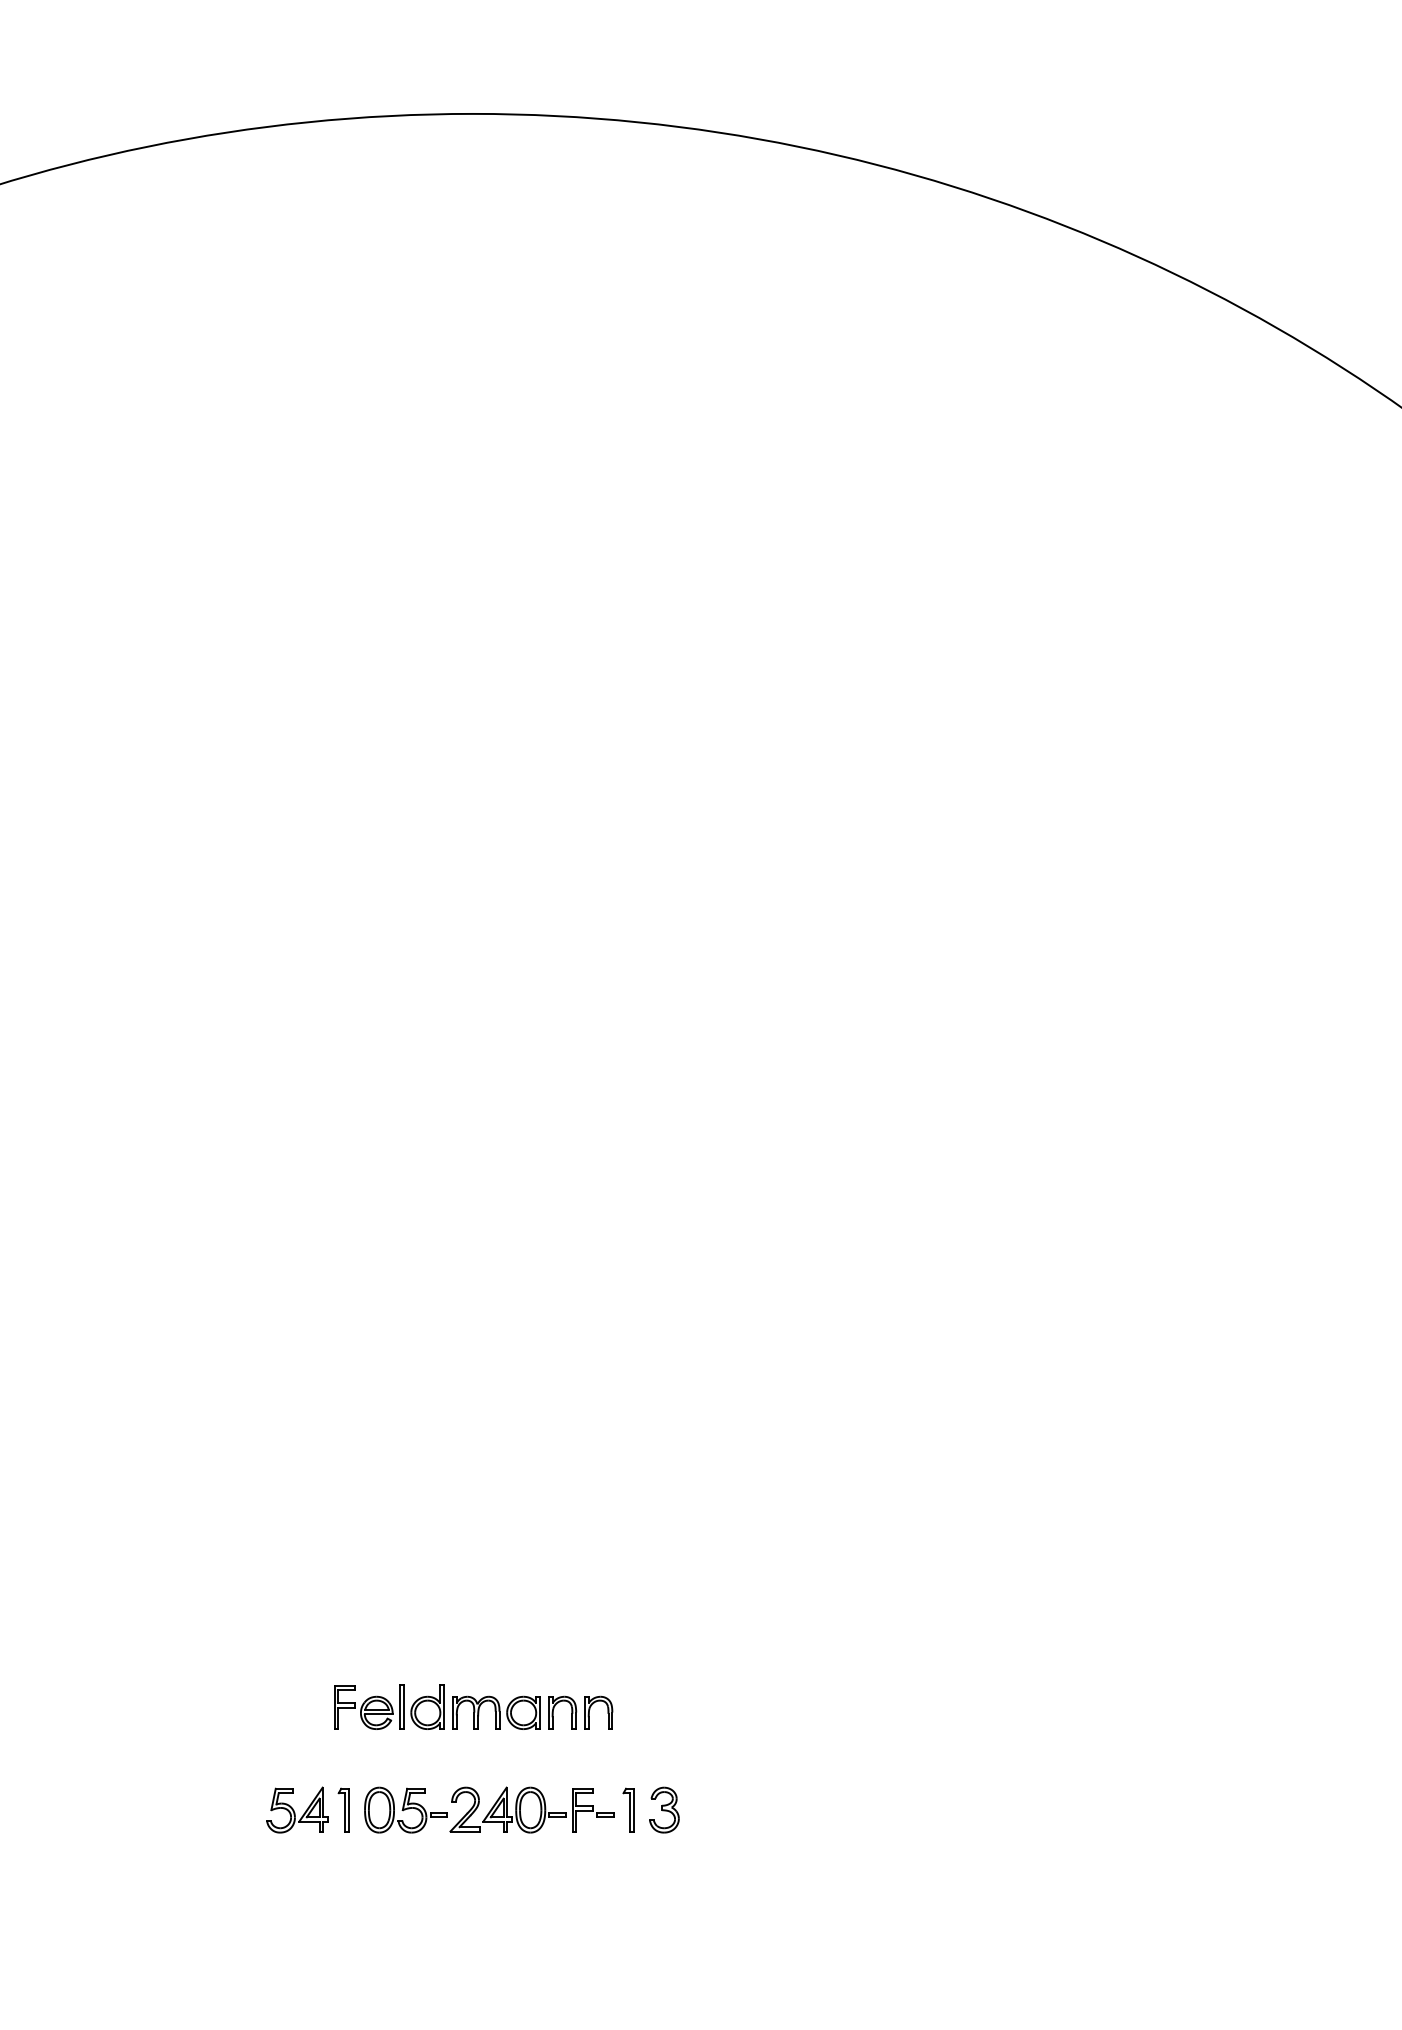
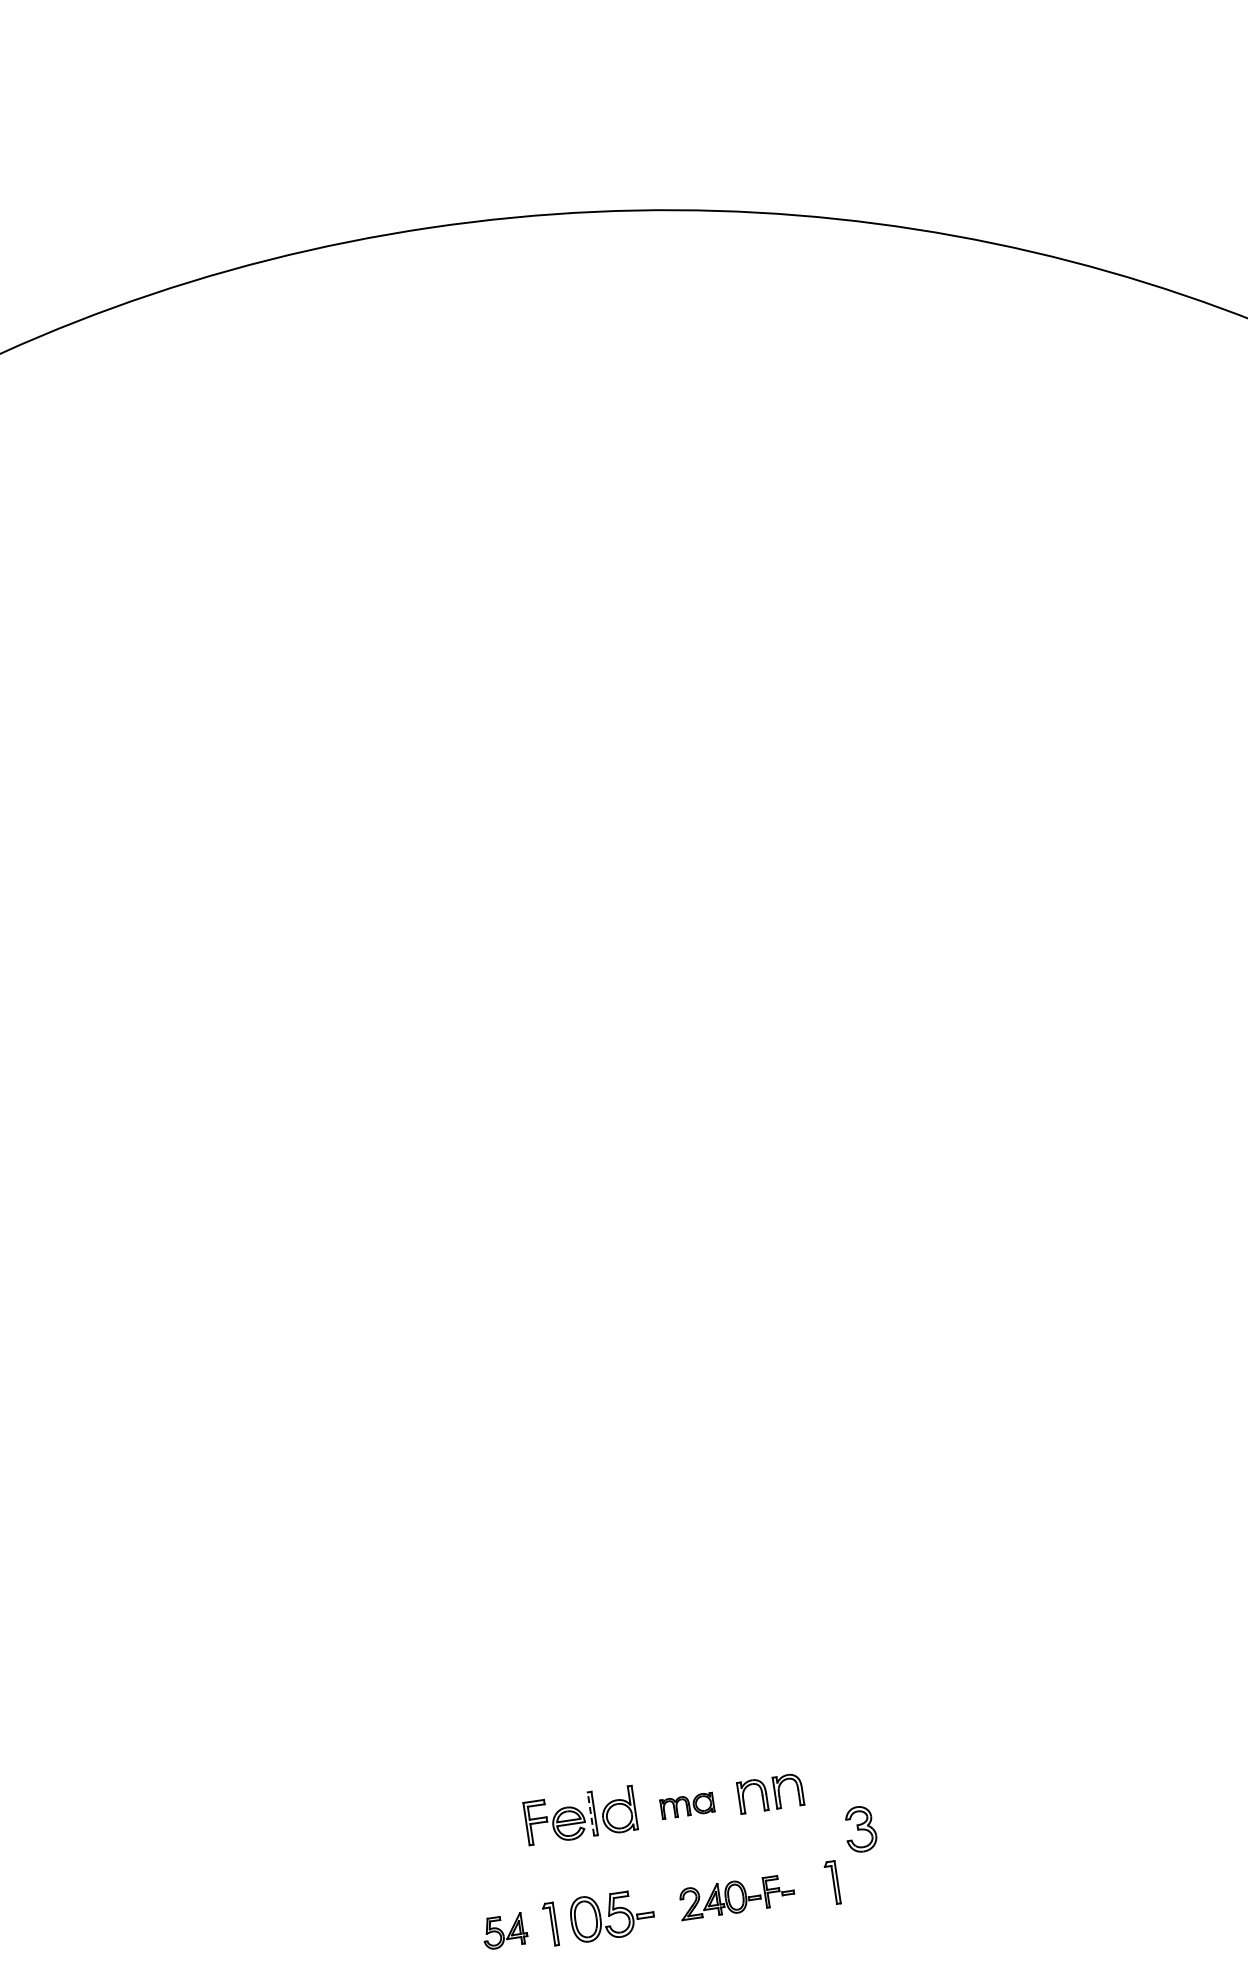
line: (399, 1706) -> (590, 1813), solid -> dashed
part: (496, 1712) -> (687, 1805), size x0.6
part: (297, 1809) -> (504, 1930), size x0.7
part: (531, 1809) -> (736, 1896), size x0.7
part: (664, 1809) -> (860, 1828), moved

